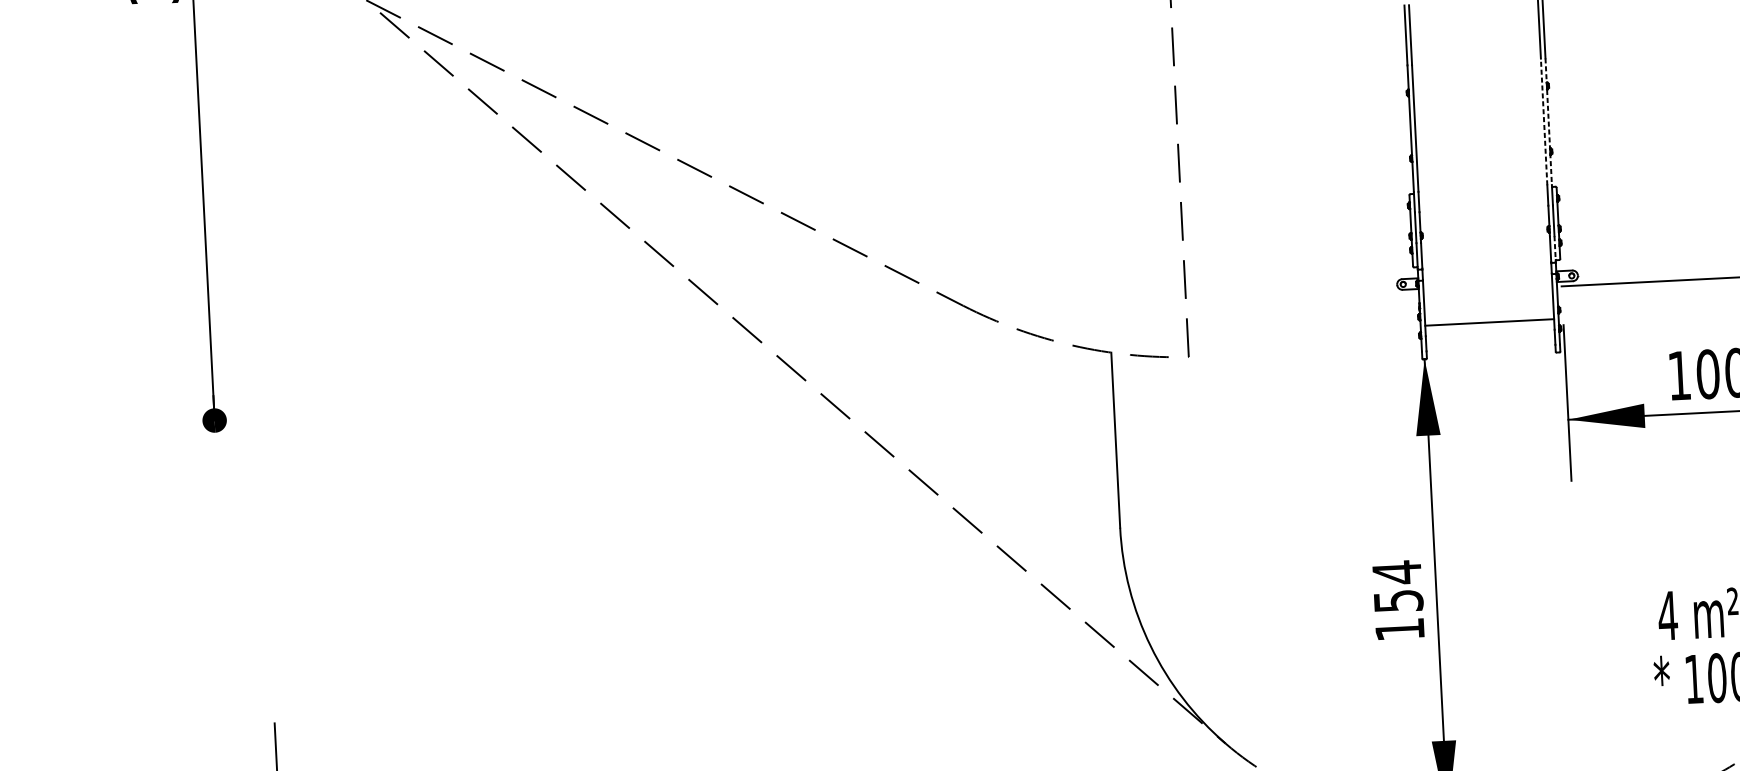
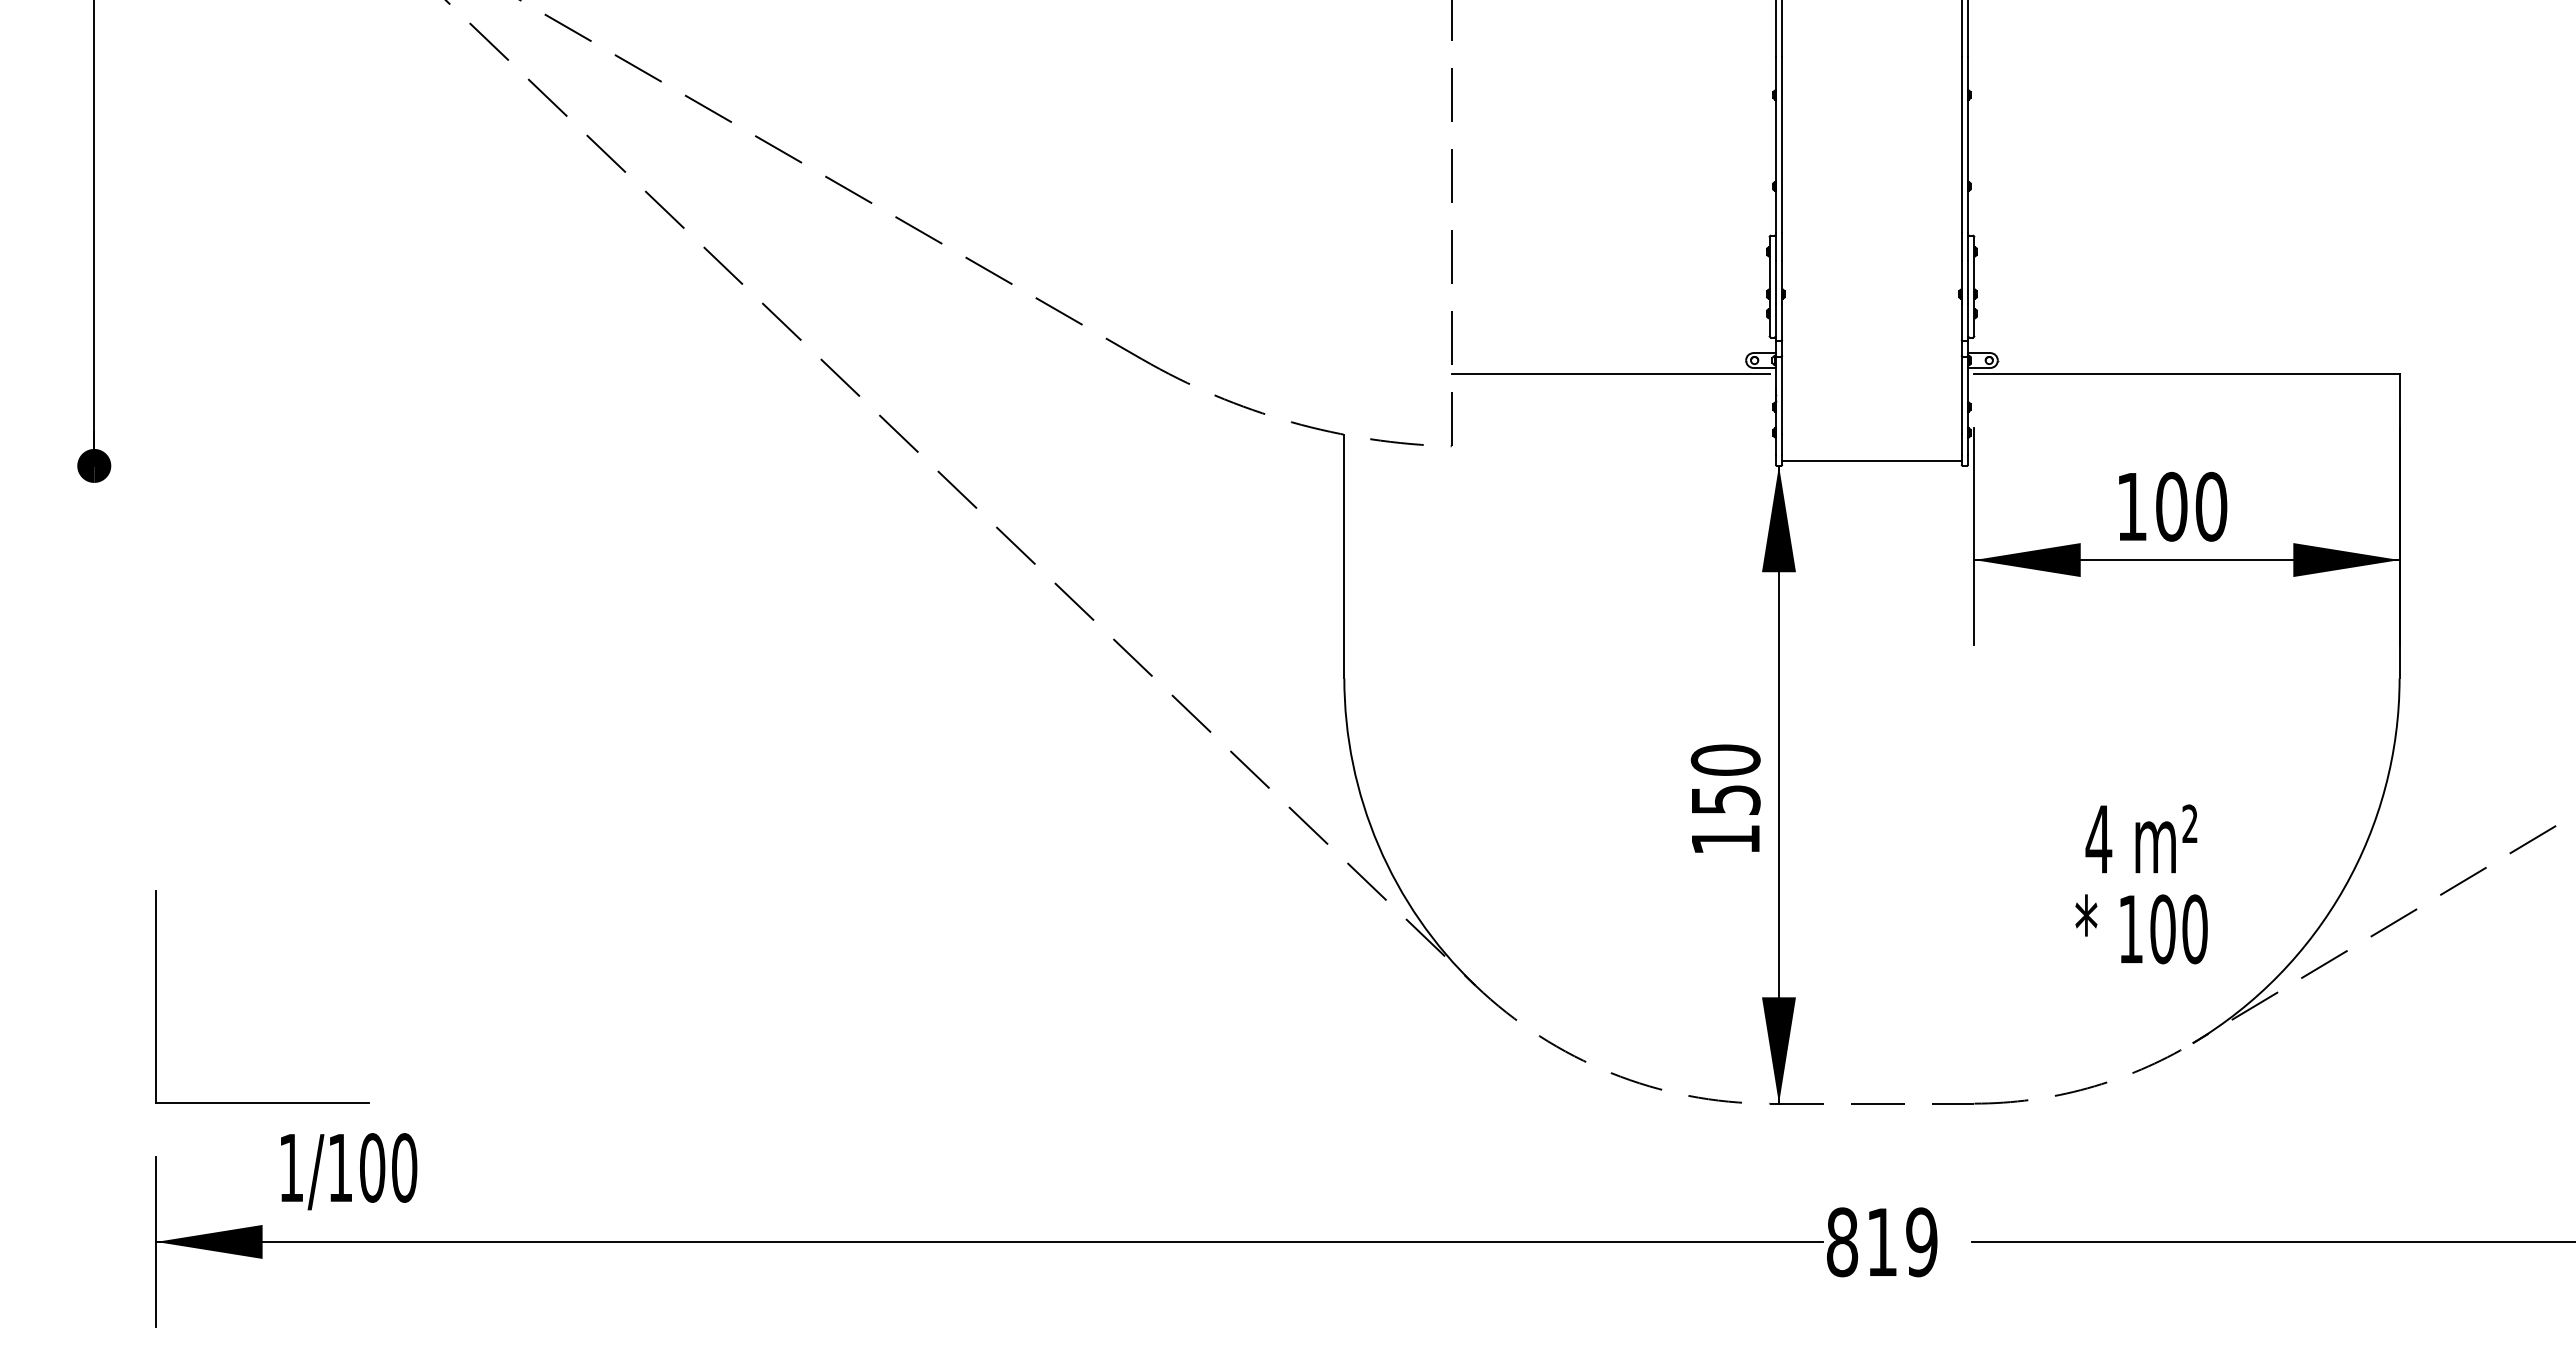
line: (1543, 121) -> (1961, 144), dashed -> solid
line: (1549, 122) -> (1968, 145), dashed -> solid
line: (1555, 249) -> (1968, 322), dashed -> solid
line: (1300, 299) -> (1610, 374), added
line: (1489, 322) -> (1871, 461), moved
text: (1396, 572) -> (1725, 759), 154 -> 150

